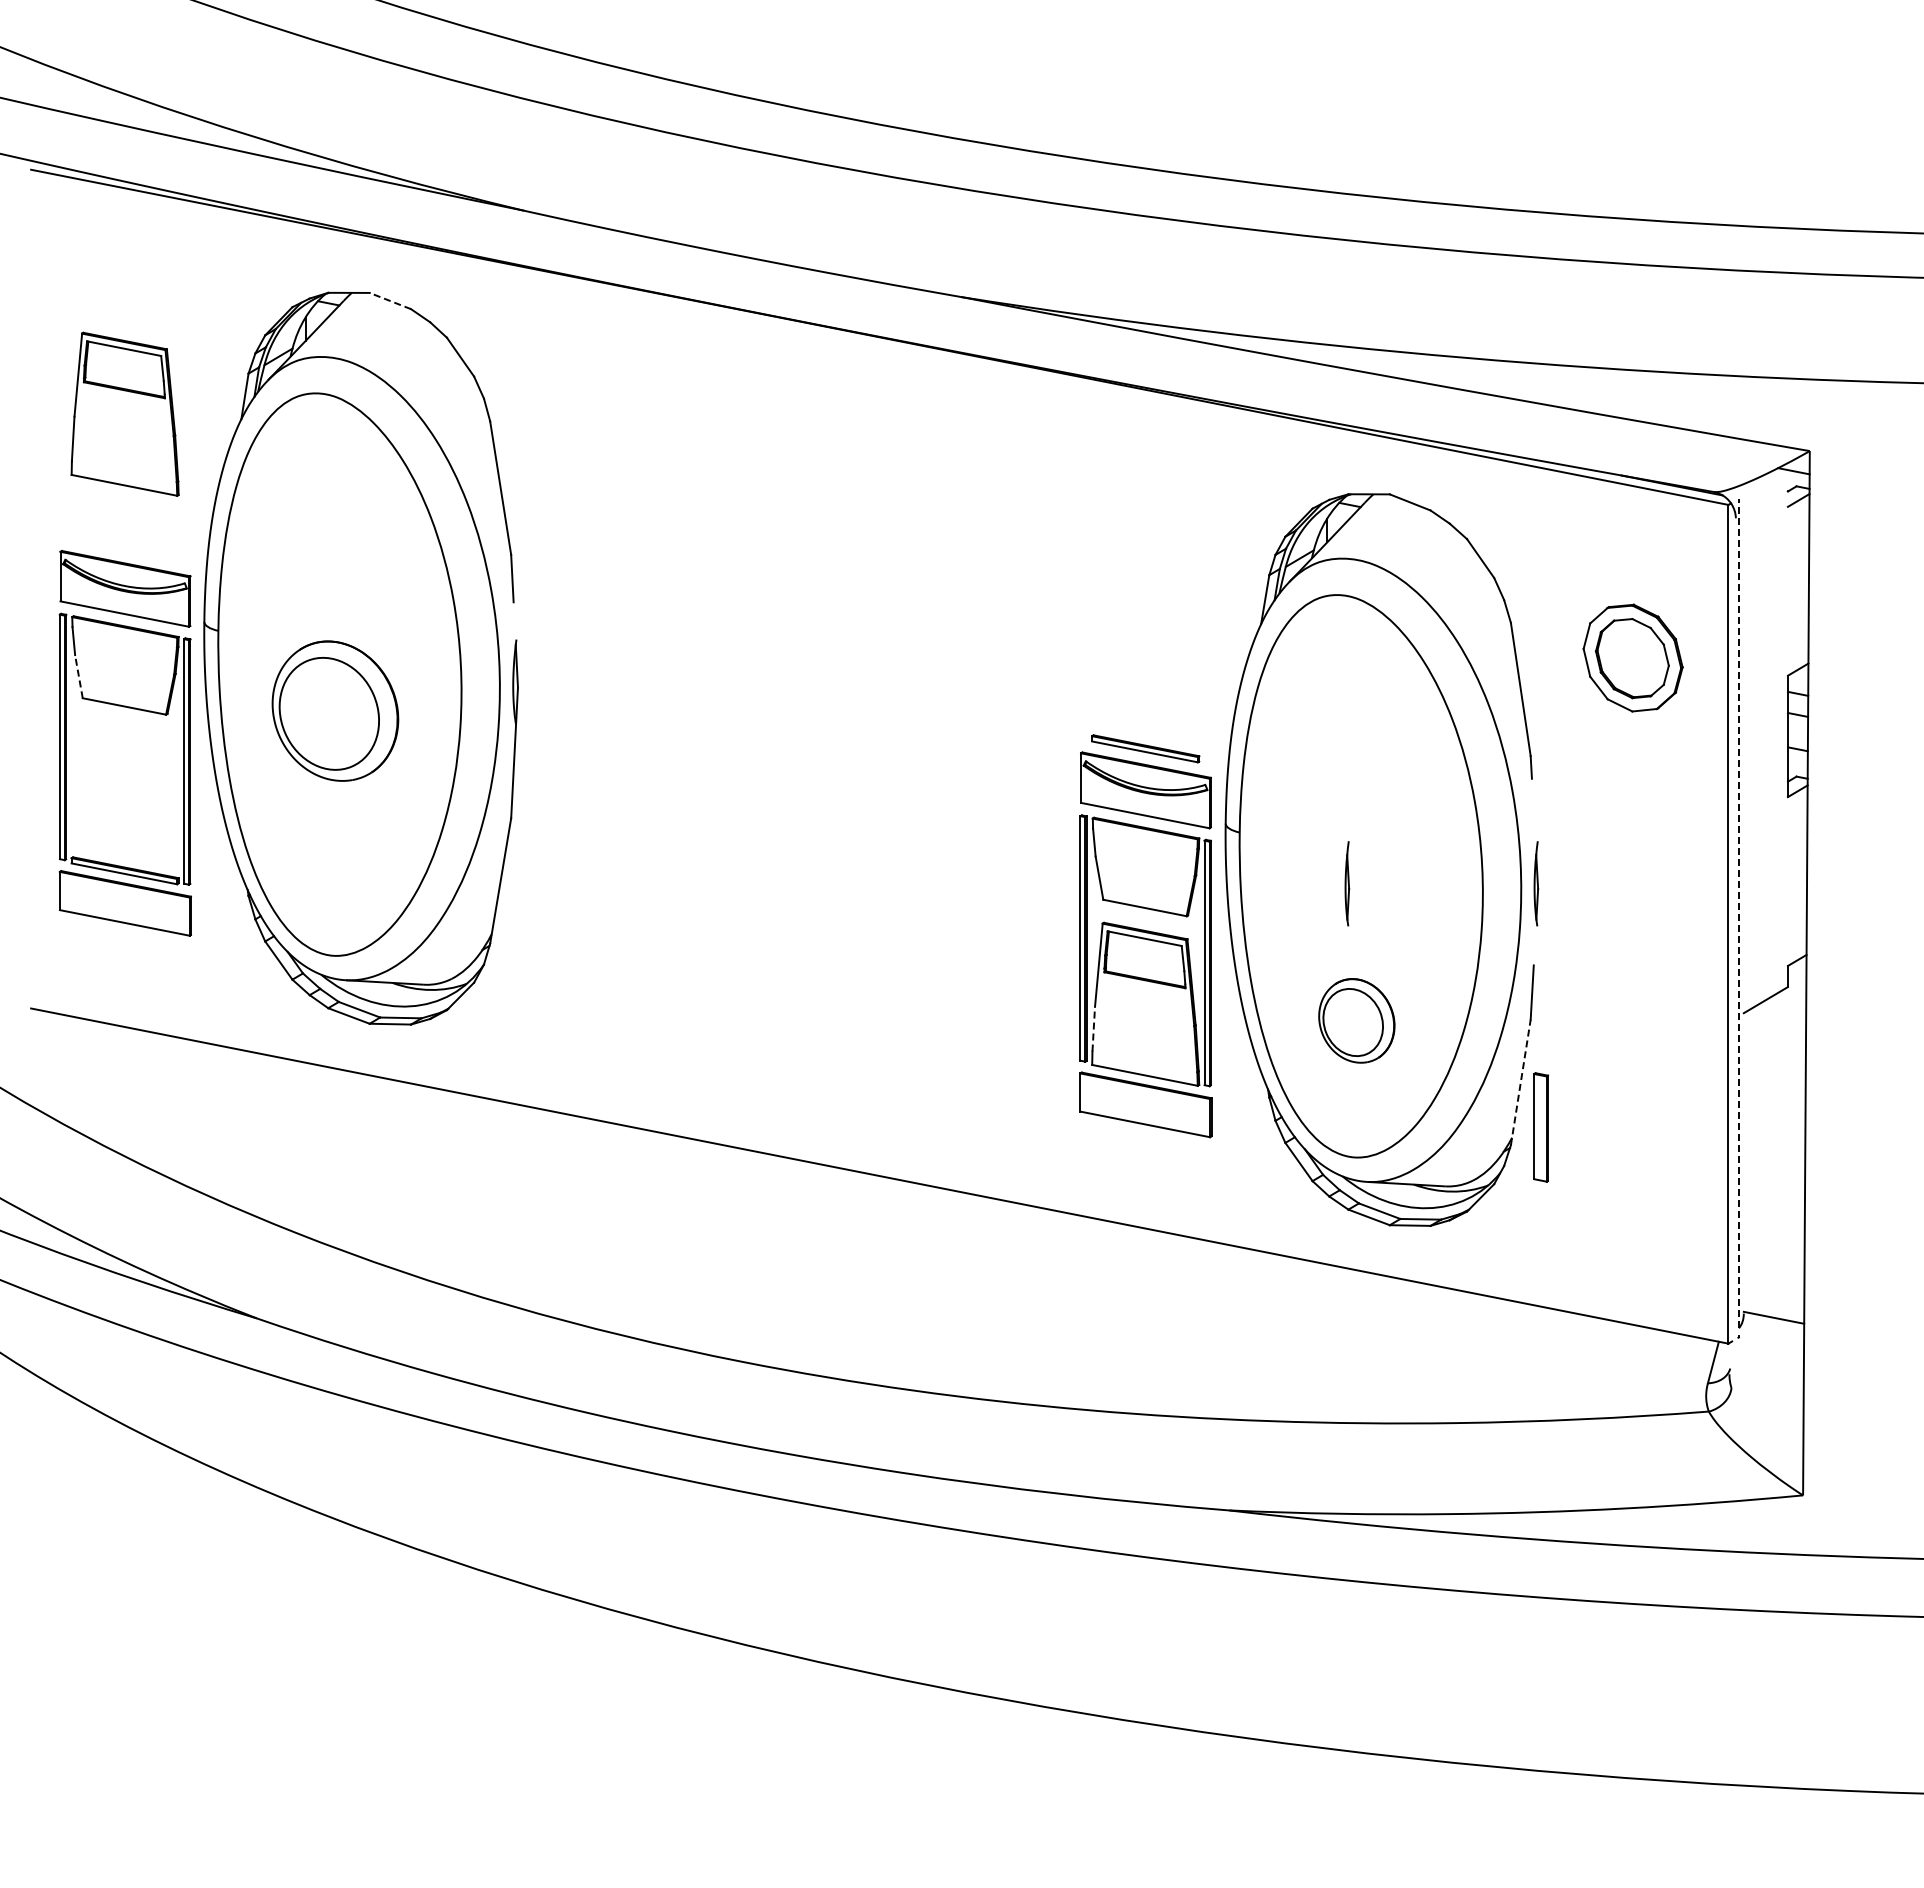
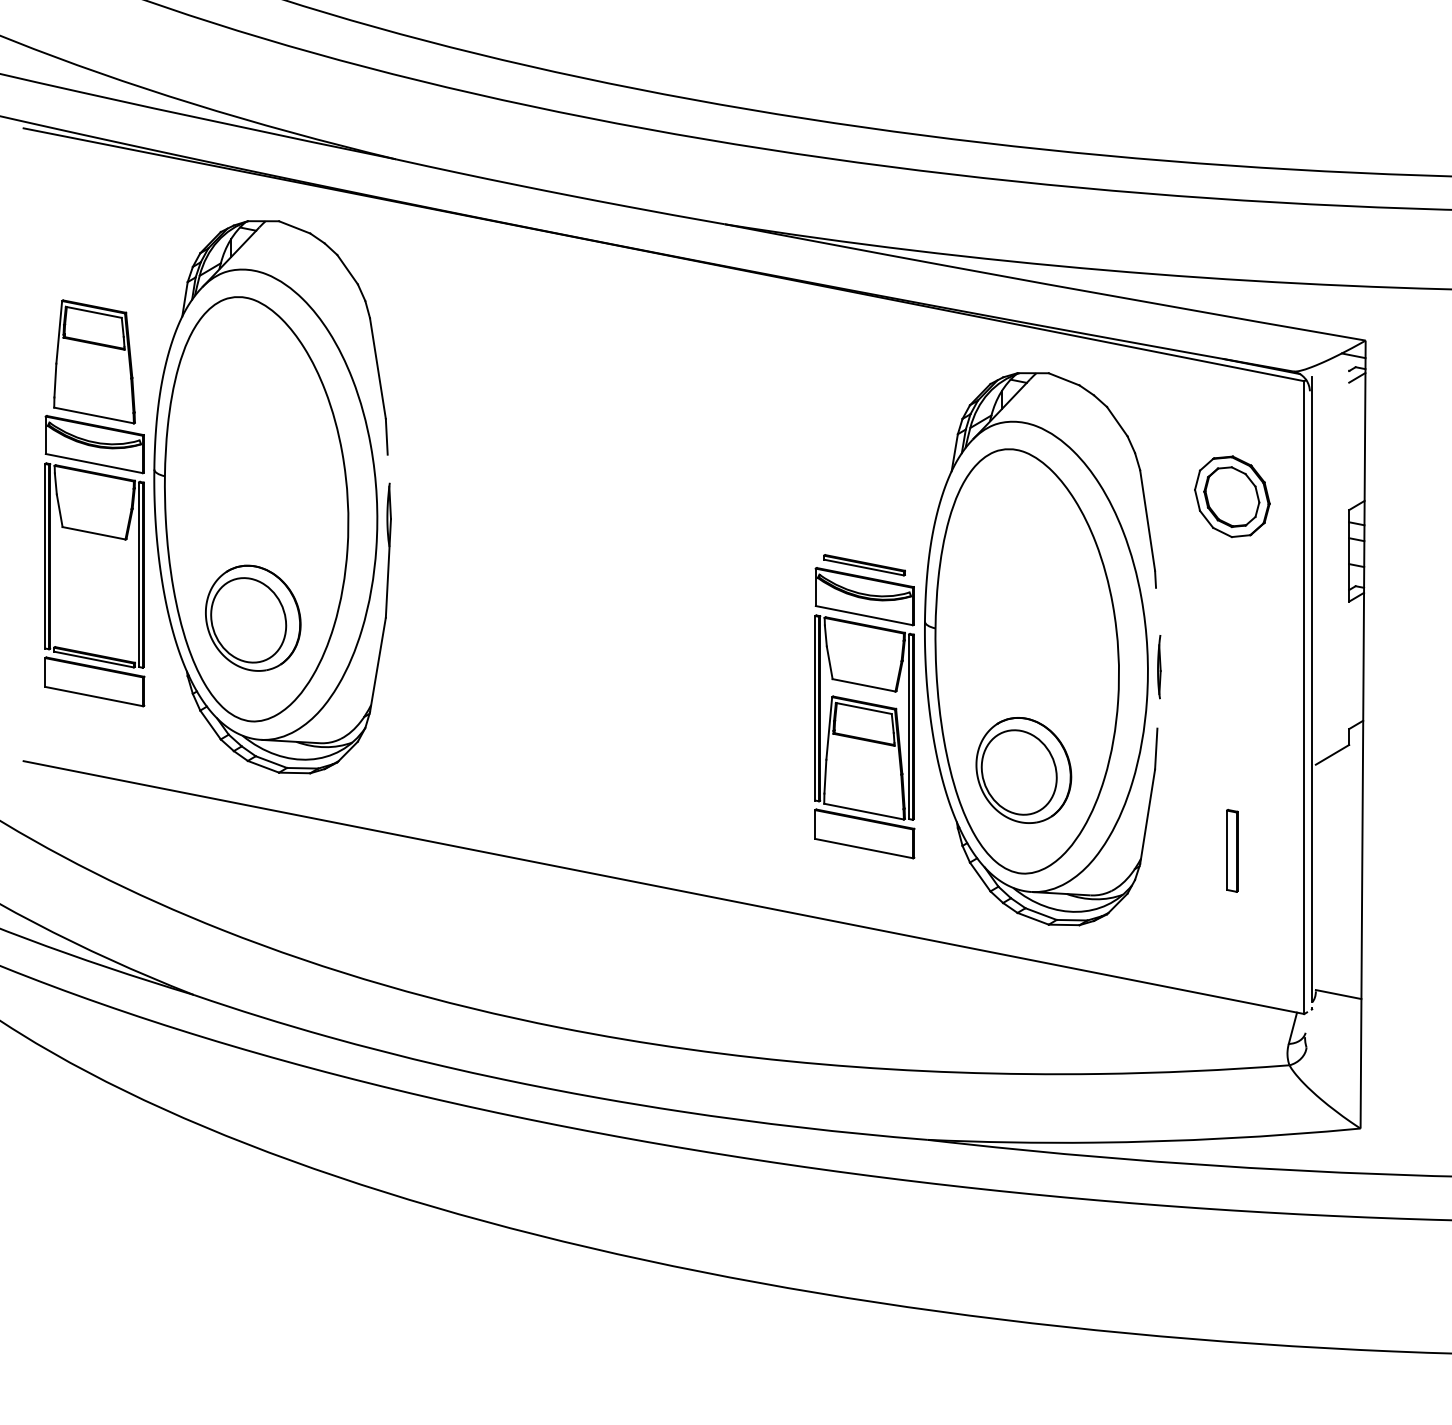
line: (389, 300) -> (294, 226), dashed -> solid
part: (124, 413) -> (94, 361), moved
line: (78, 676) -> (59, 510), dashed -> solid
part: (335, 710) -> (253, 617), moved
part: (1347, 883) -> (1016, 666), removed
line: (1738, 913) -> (1311, 689), dashed -> solid
part: (1356, 1020) -> (1023, 770), size x1.67
line: (1093, 1028) -> (825, 776), dashed -> solid
line: (1520, 1082) -> (1147, 816), dashed -> solid
part: (1541, 1127) -> (1232, 850), moved

